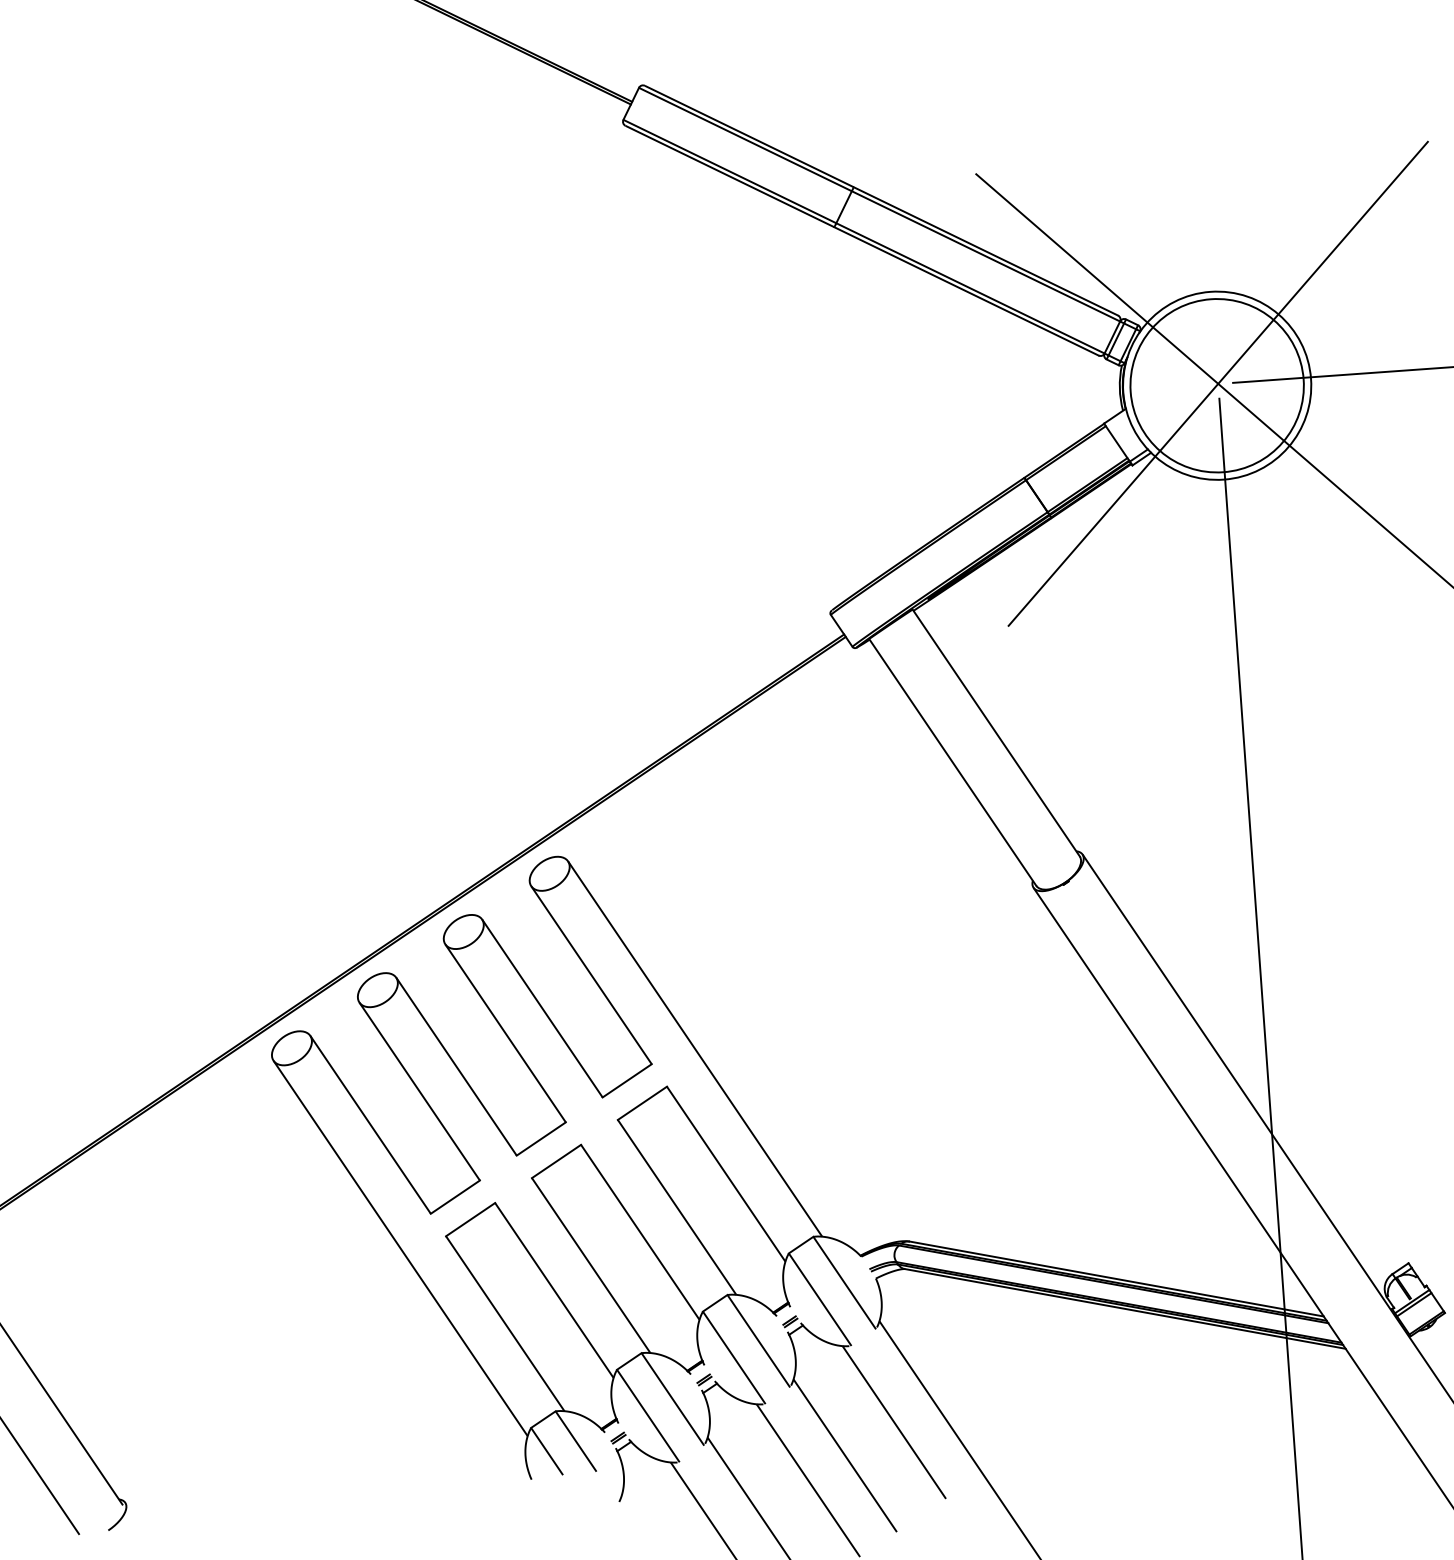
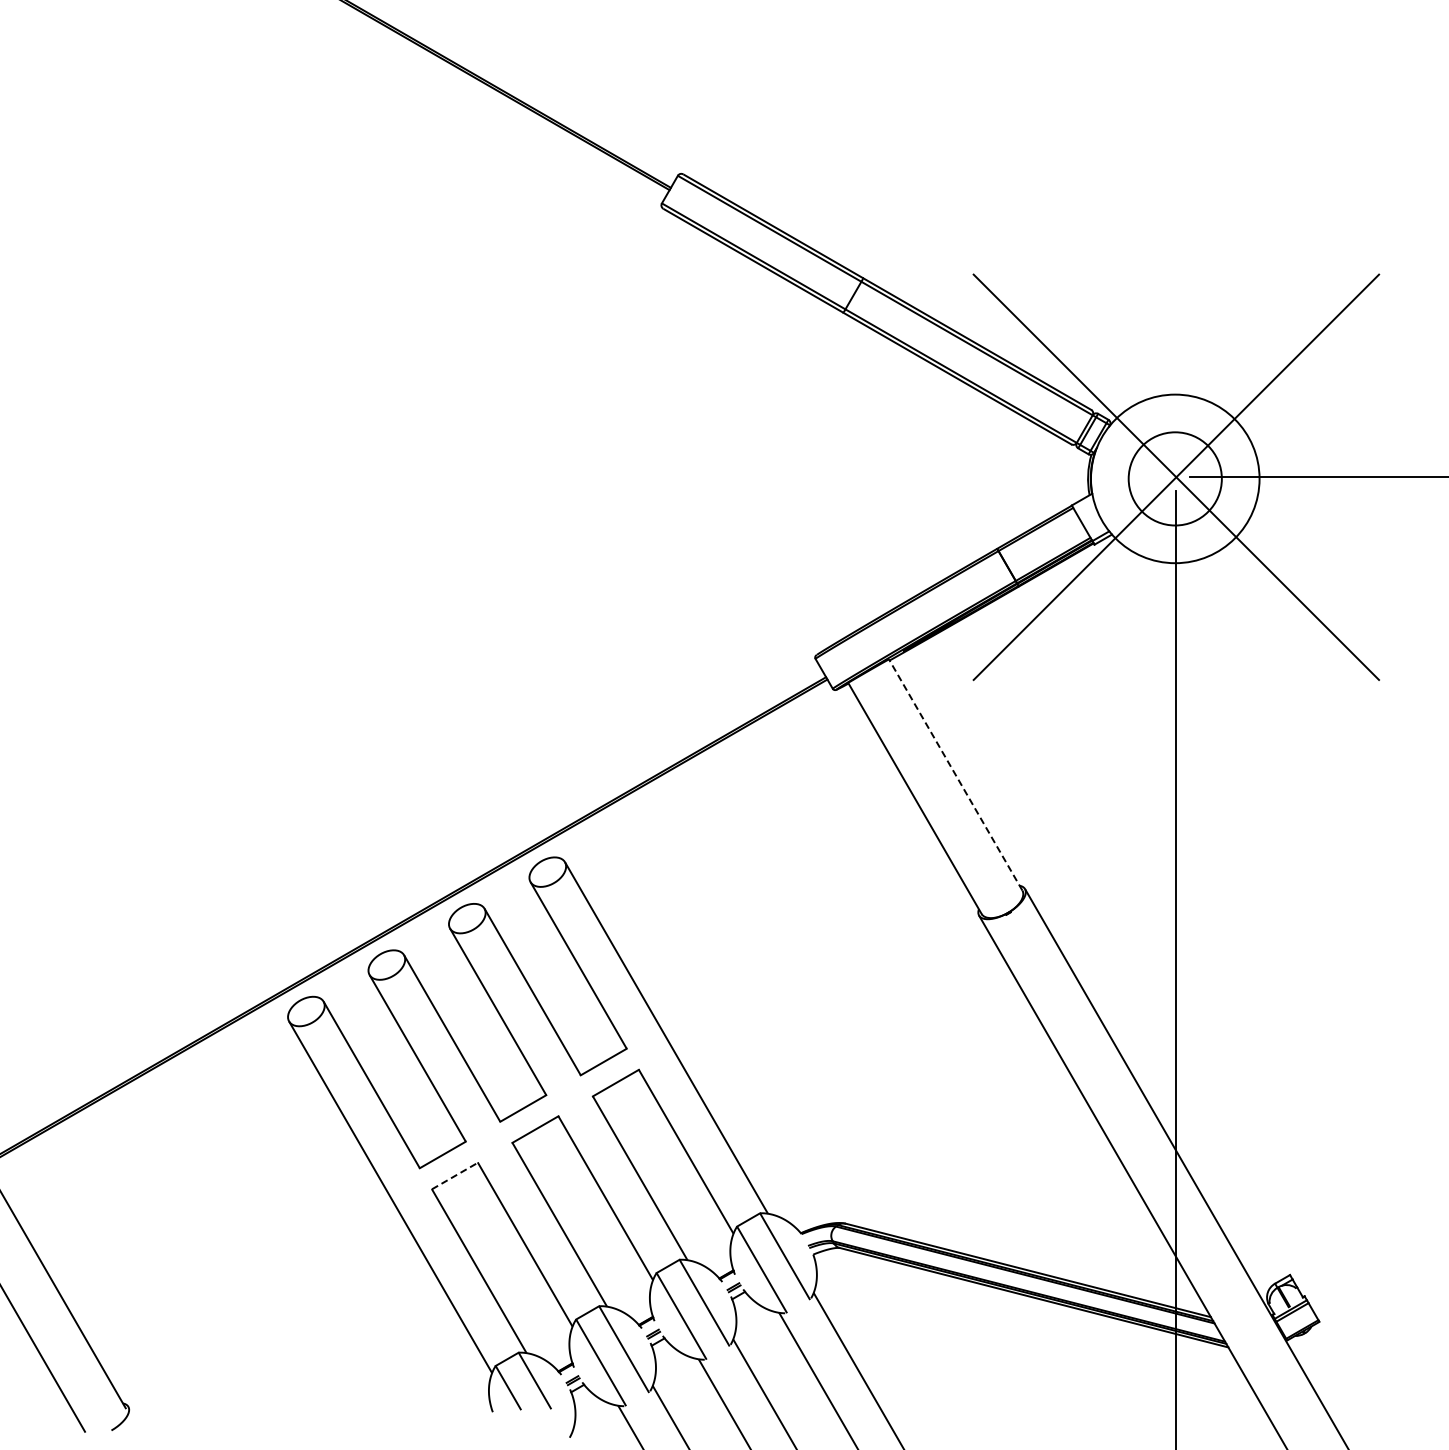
circle: (1216, 385) -> (1174, 478), size x0.6
line: (995, 732) -> (955, 774), solid -> dashed
line: (470, 1220) -> (454, 1176), solid -> dashed

